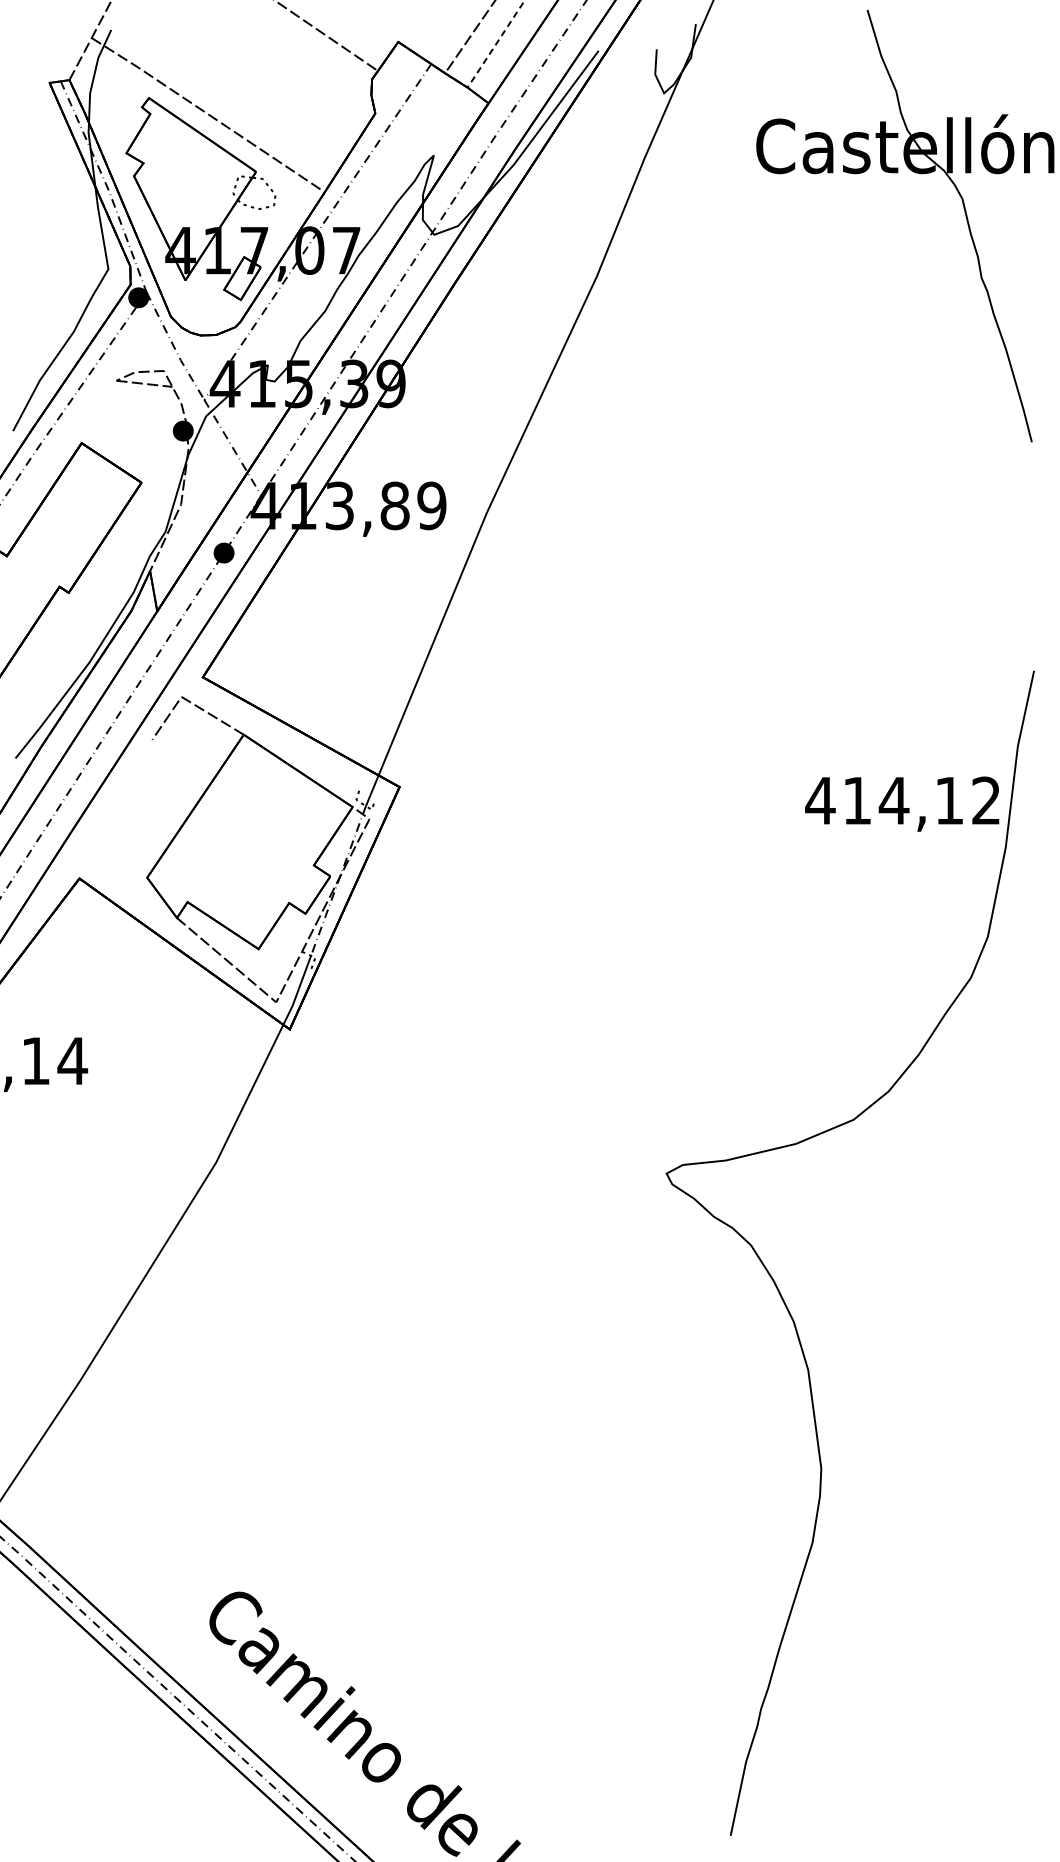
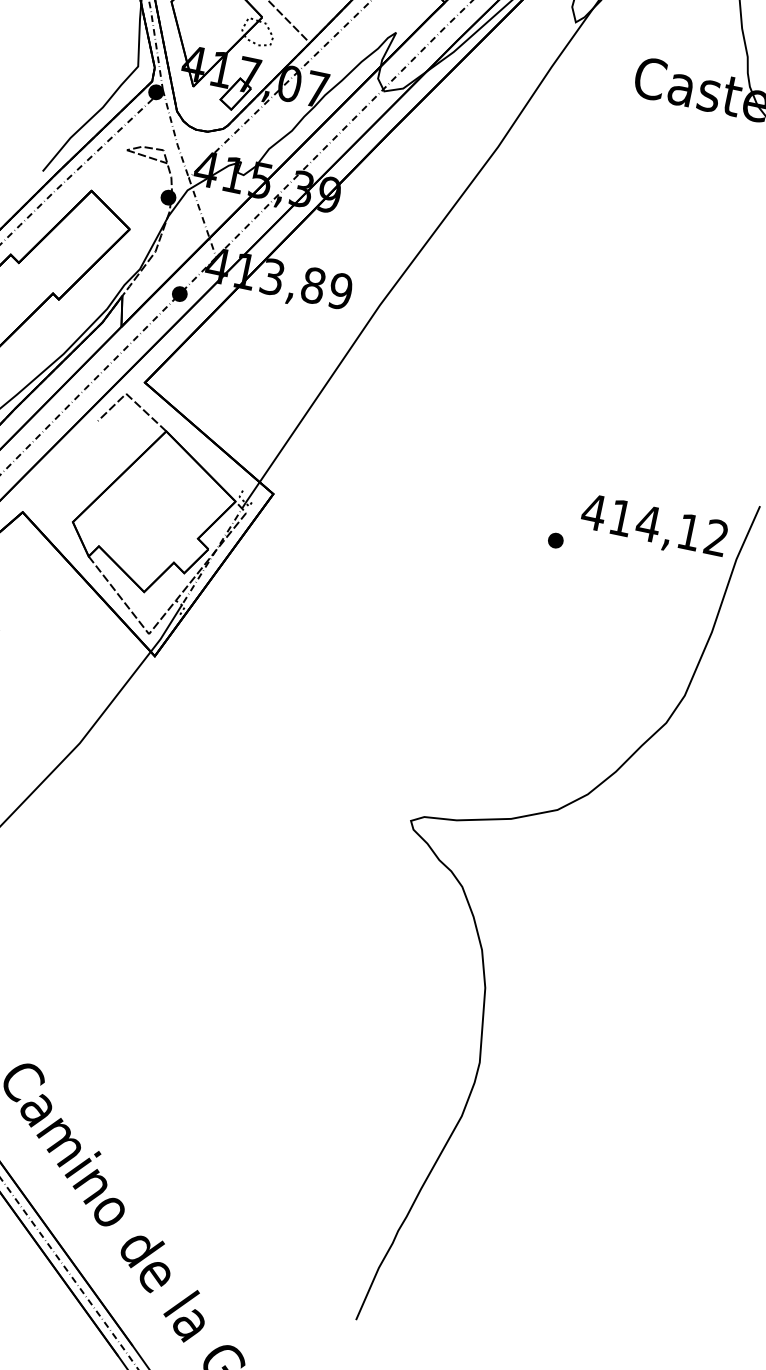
part: (778, 770) -> (555, 540), added
text: (902, 803) -> (654, 526), moved

